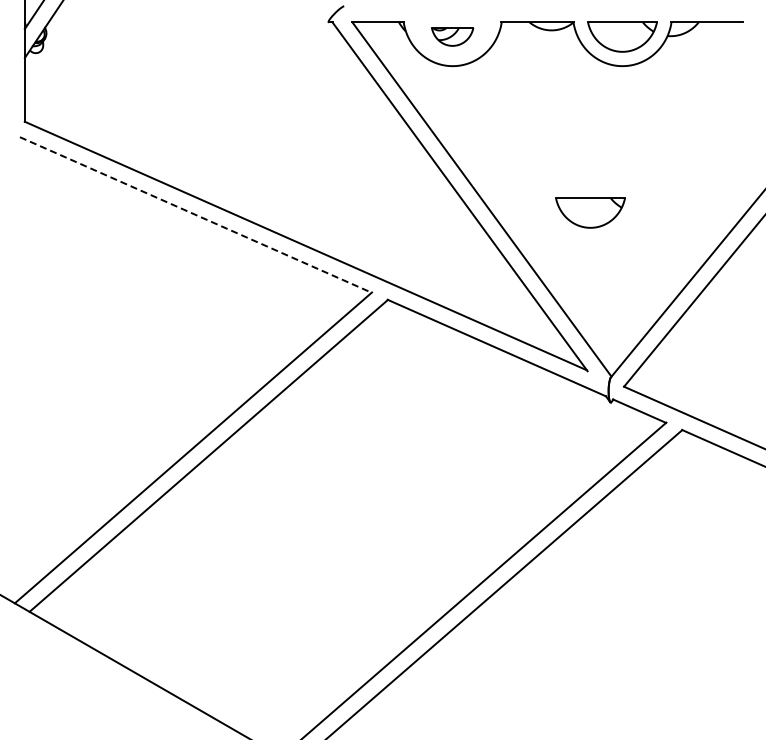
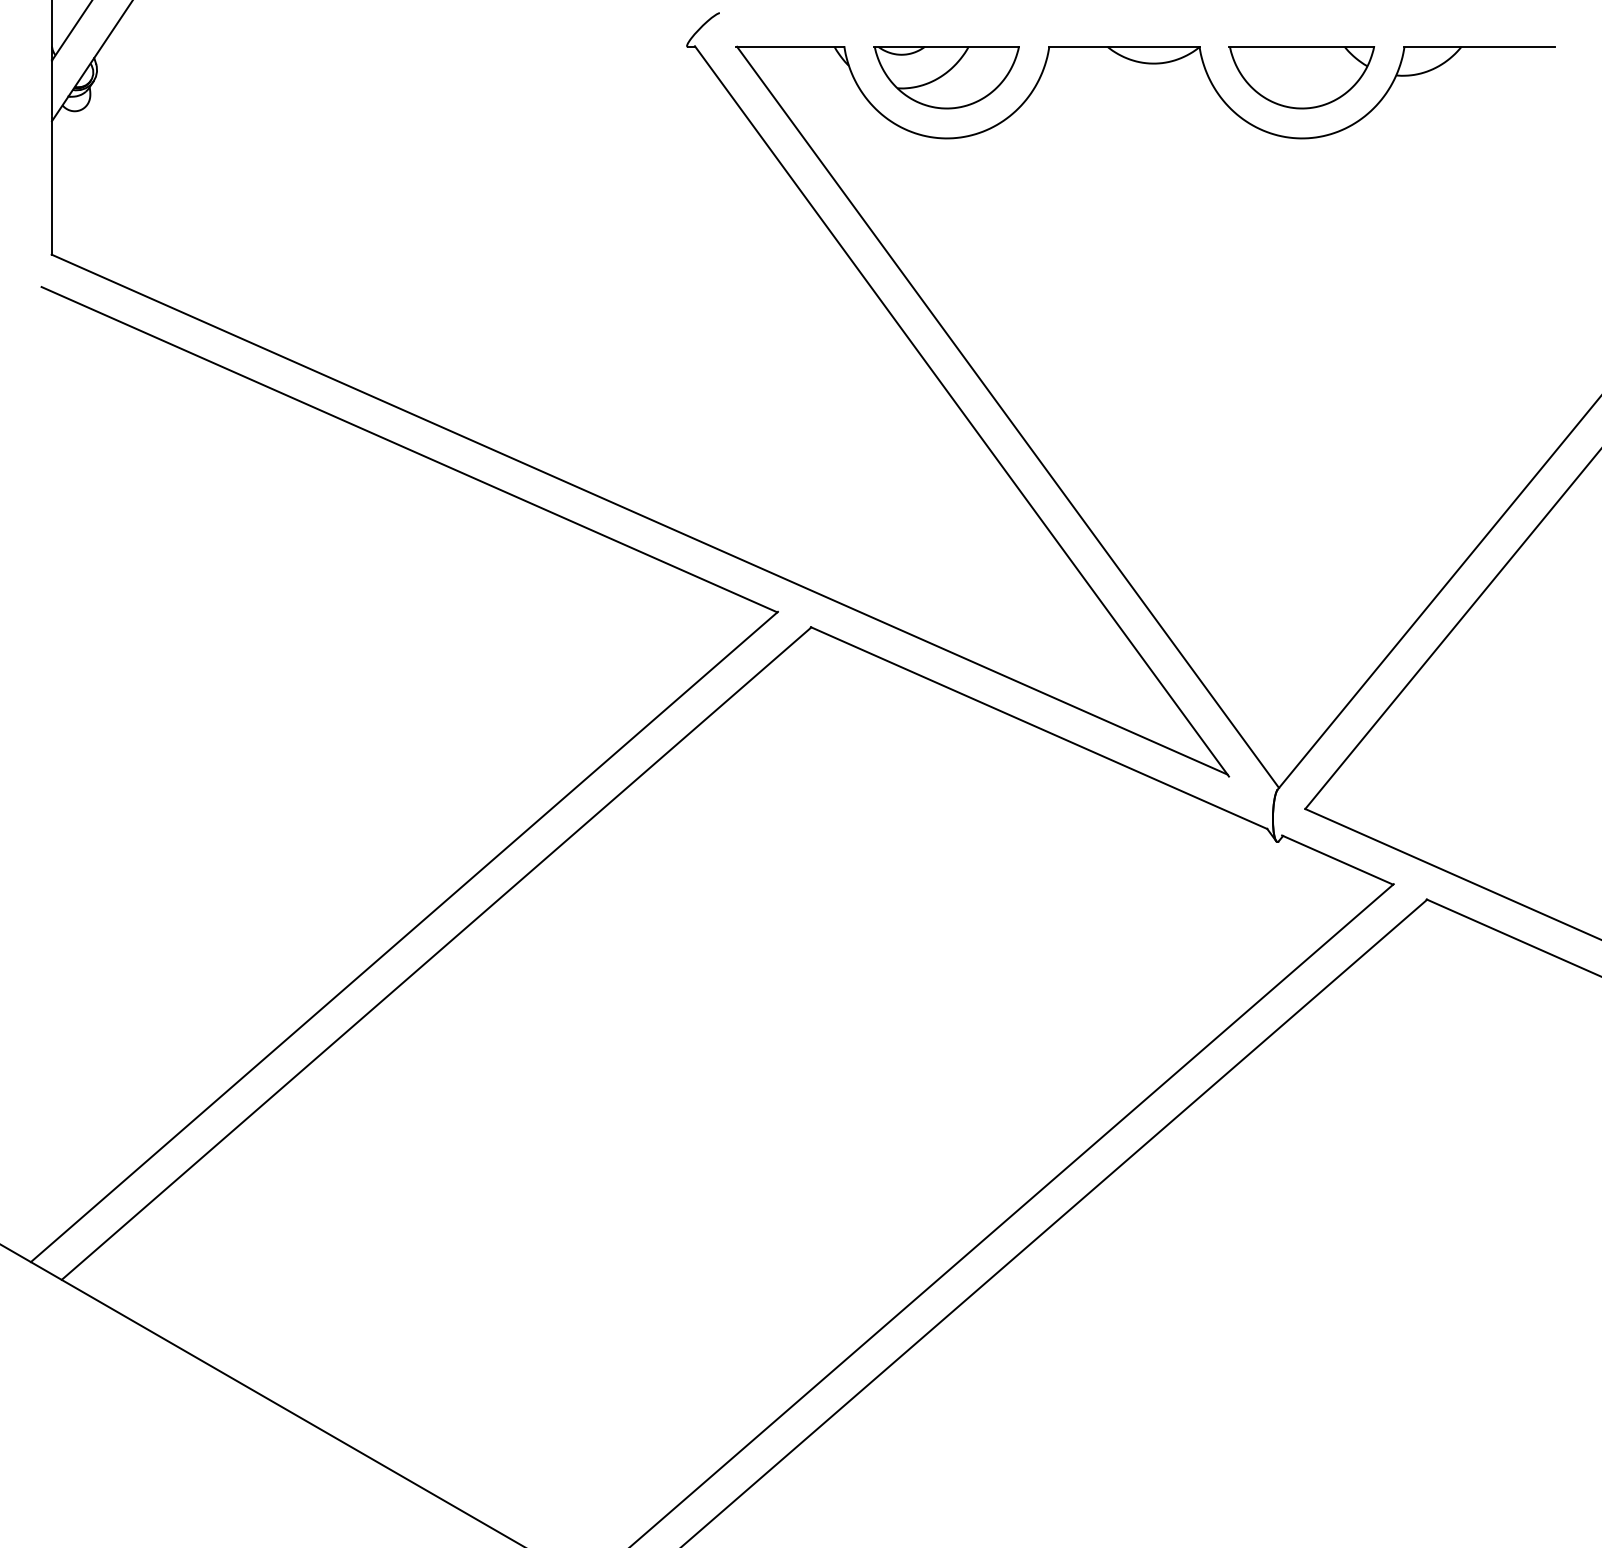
part: (452, 36) -> (946, 76), size x1.67
part: (590, 212) -> (1235, 444), removed
line: (196, 215) -> (410, 450), dashed -> solid

